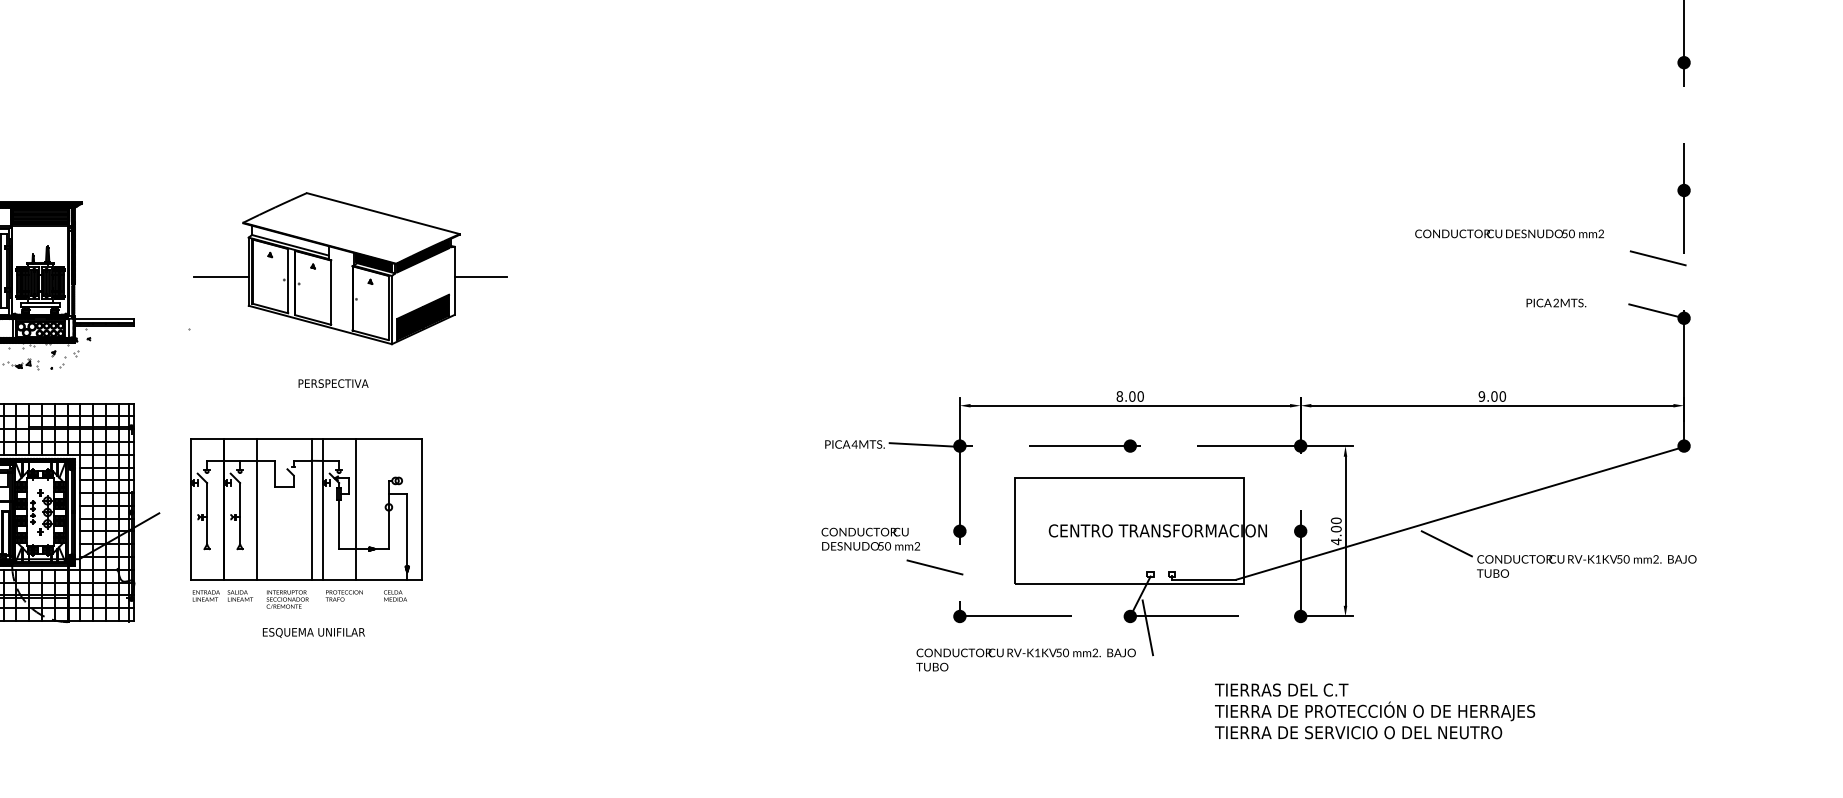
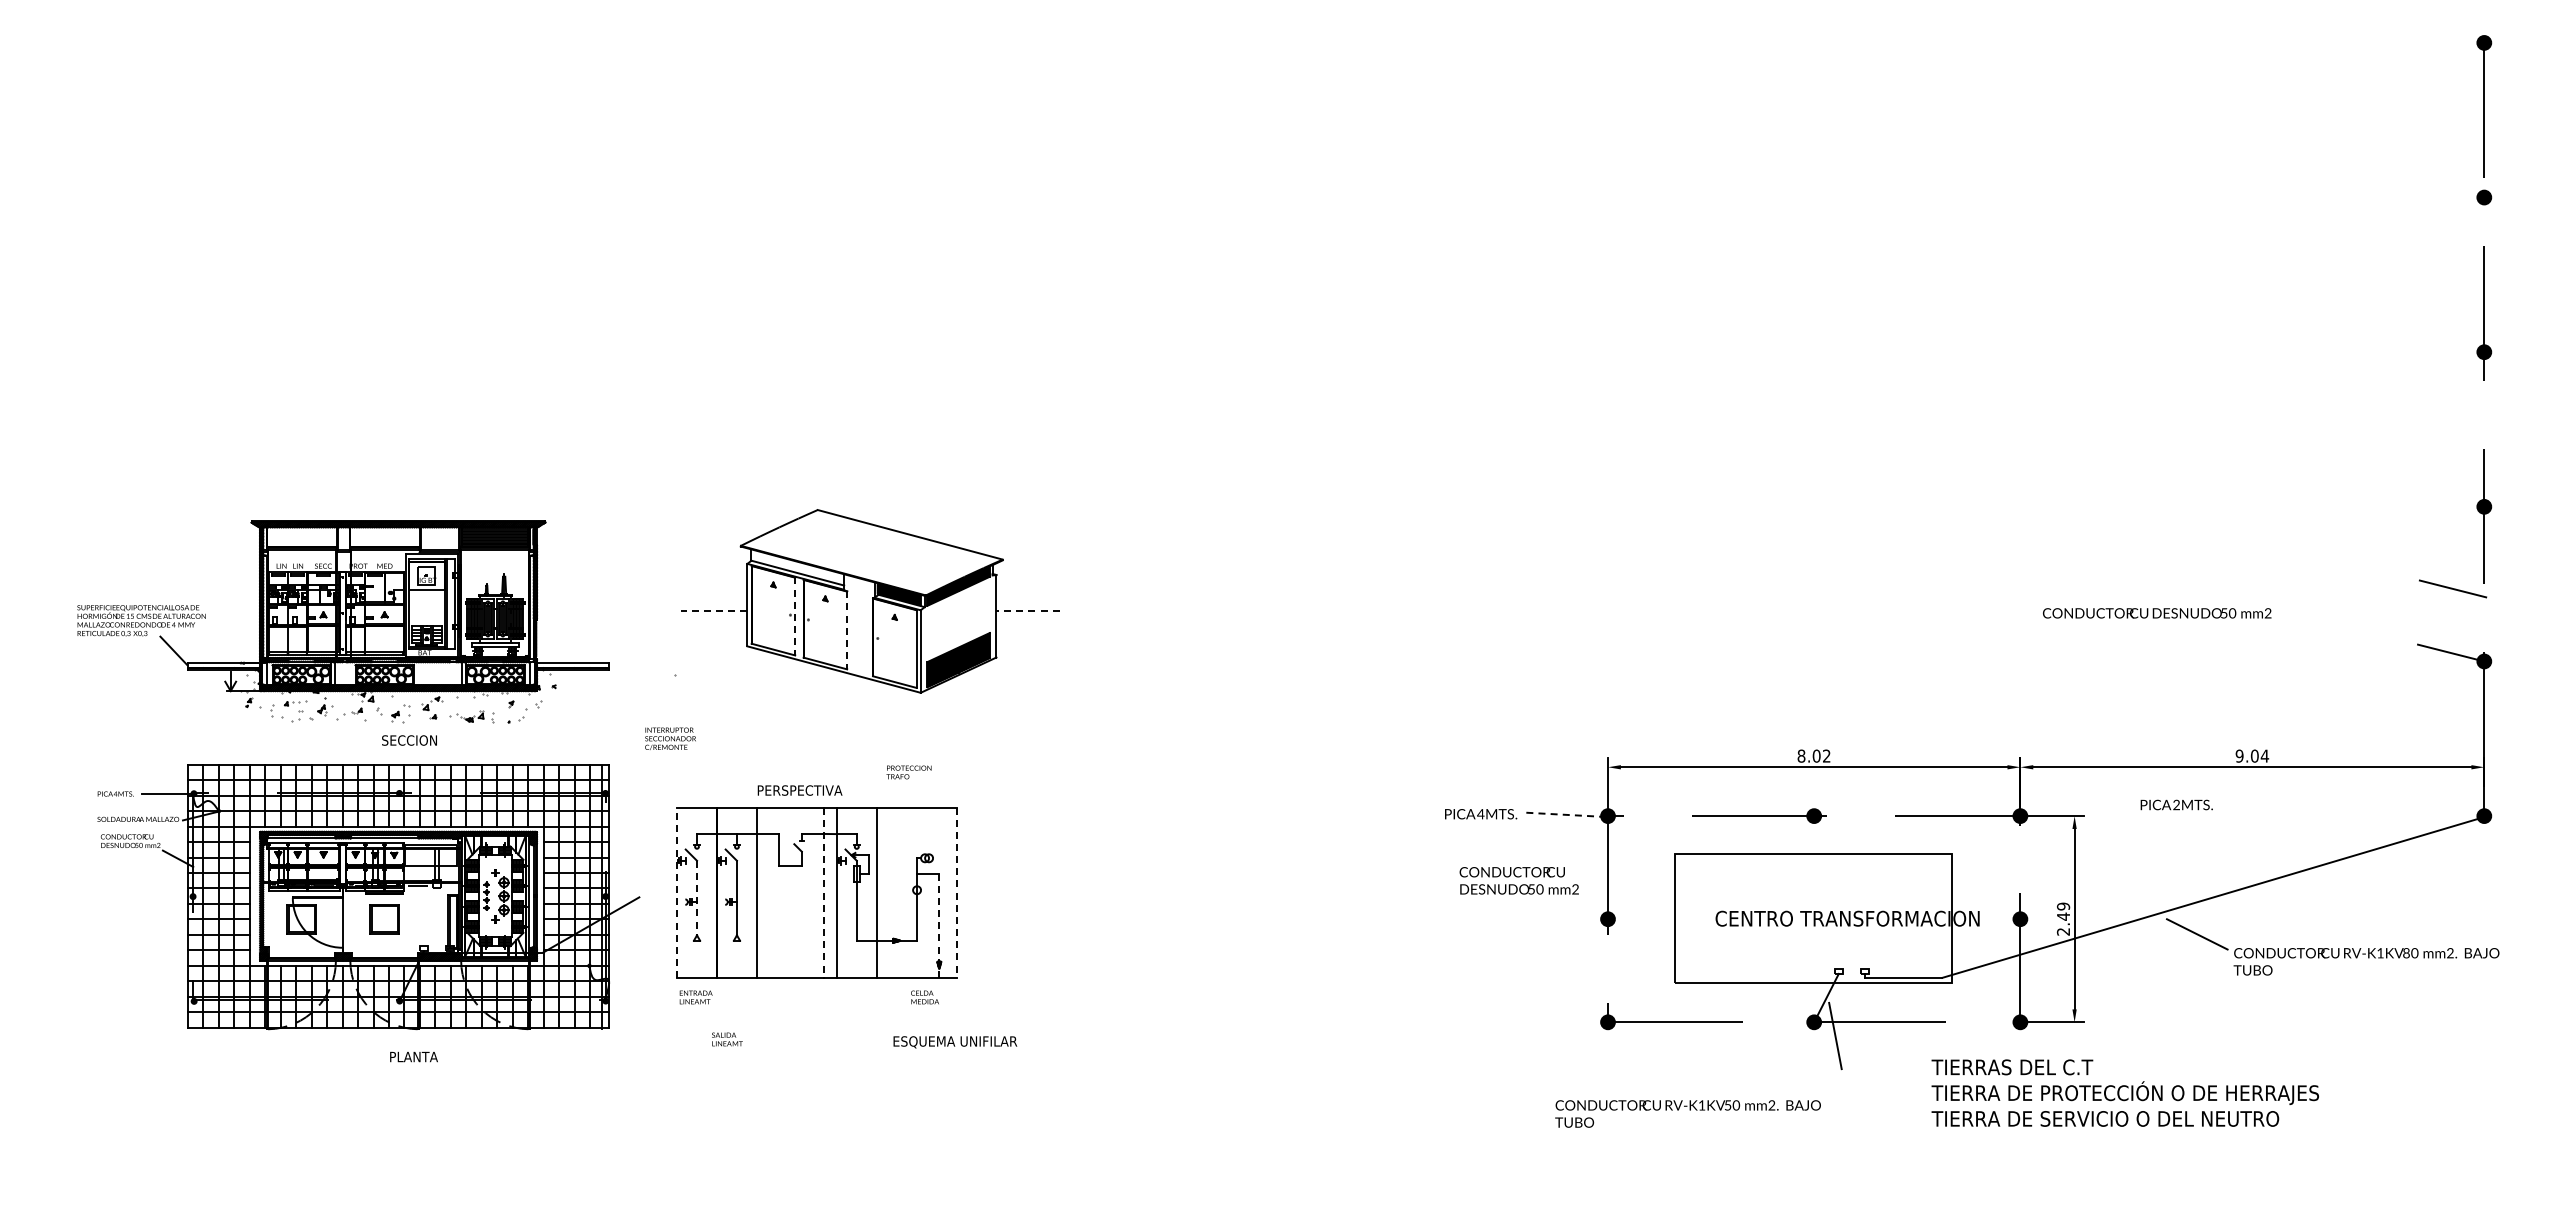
text: (1509, 234) -> (2157, 613), moved
line: (220, 276) -> (713, 611), solid -> dashed
line: (481, 276) -> (1028, 611), solid -> dashed
line: (288, 281) -> (795, 616), solid -> dashed
line: (331, 292) -> (847, 630), solid -> dashed
text: (1556, 302) -> (2176, 804), moved
text: (333, 383) -> (799, 790), moved
text: (1140, 395) -> (1826, 755), 8.00 -> 8.02
text: (1502, 395) -> (2264, 755), 9.00 -> 9.04
line: (923, 444) -> (1564, 814), solid -> dashed
line: (190, 509) -> (677, 892), solid -> dashed
line: (311, 510) -> (823, 893), solid -> dashed
line: (421, 510) -> (956, 893), solid -> dashed
line: (207, 514) -> (697, 898), solid -> dashed
text: (1336, 531) -> (2063, 919), 4.00 -> 2.49
line: (407, 537) -> (939, 926), solid -> dashed
text: (870, 538) -> (1518, 880), moved
text: (1619, 559) -> (2406, 953), 50 -> 80
line: (934, 567) -> (1577, 962), removed
text: (240, 595) -> (727, 1039), moved
text: (343, 595) -> (908, 772), moved
text: (287, 599) -> (670, 738), moved
text: (314, 633) -> (955, 1042), moved
text: (1025, 659) -> (1687, 1113), moved
text: (1374, 710) -> (2124, 1092), moved

